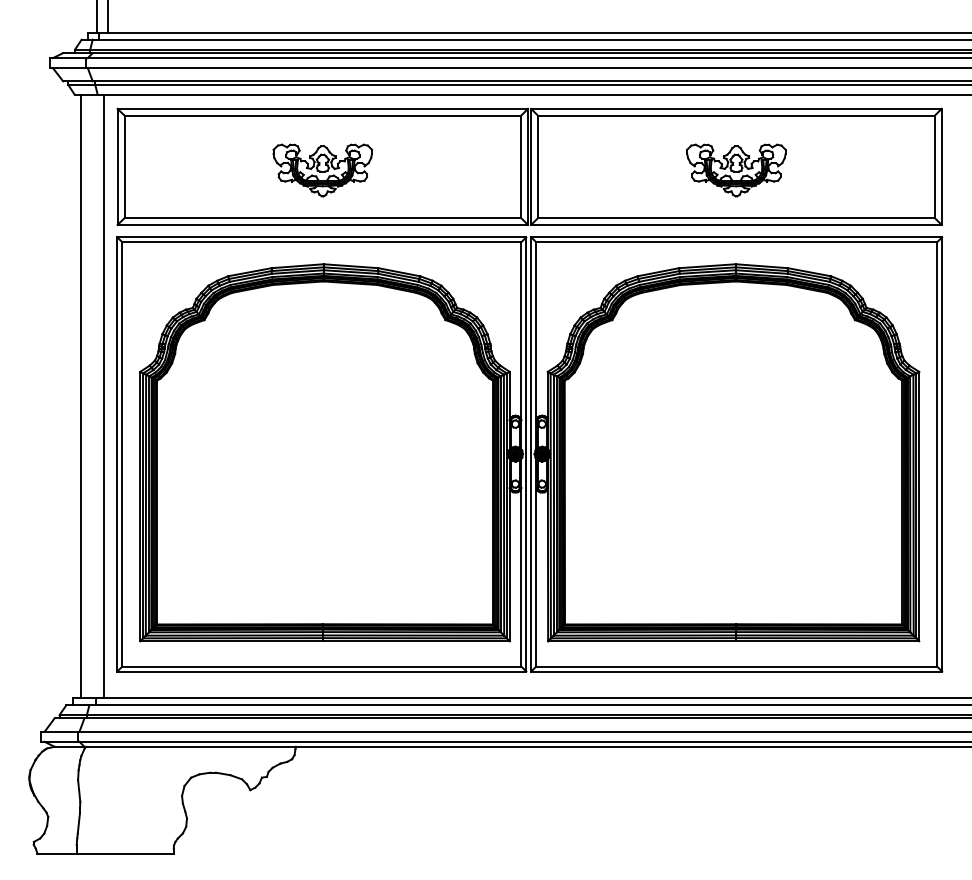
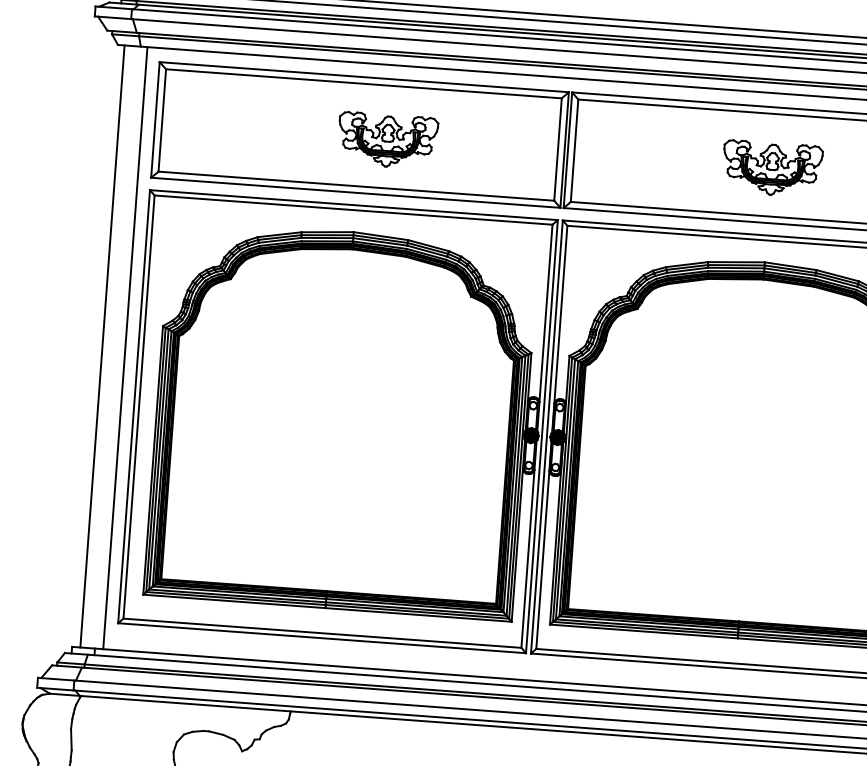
part: (322, 170) -> (387, 140), moved

